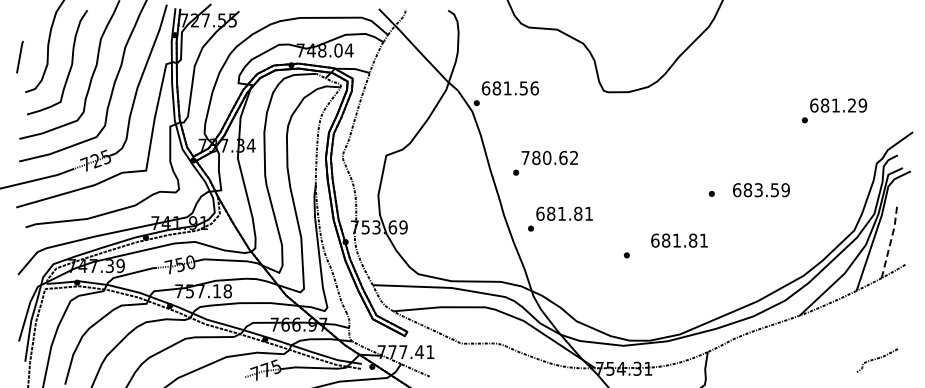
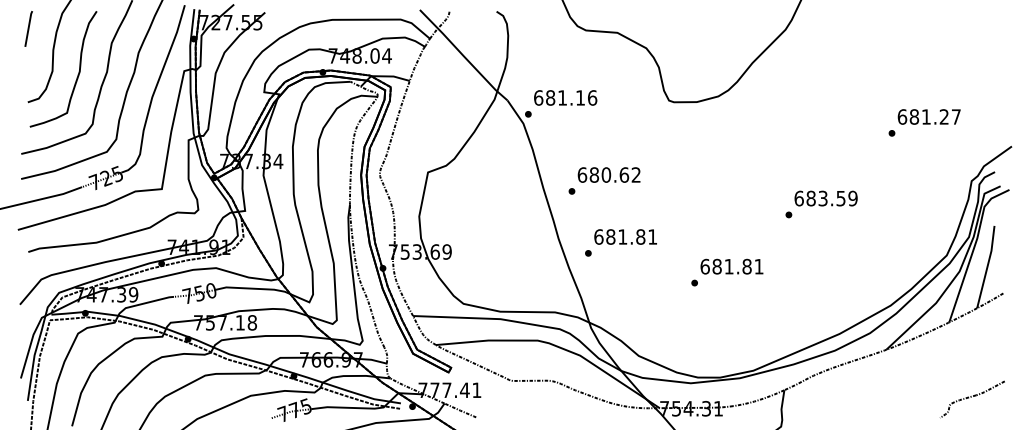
line: (19, 56) -> (28, 28), moved
text: (523, 88) -> (580, 98), 681.56 -> 681.16
text: (862, 105) -> (955, 116), 681.29 -> 681.27
text: (525, 157) -> (582, 174), 780.62 -> 680.62
text: (761, 190) -> (826, 198), moved
text: (679, 240) -> (731, 266), moved
line: (891, 240) -> (988, 266), dashed -> solid
part: (877, 360) -> (972, 399), size x1.43

